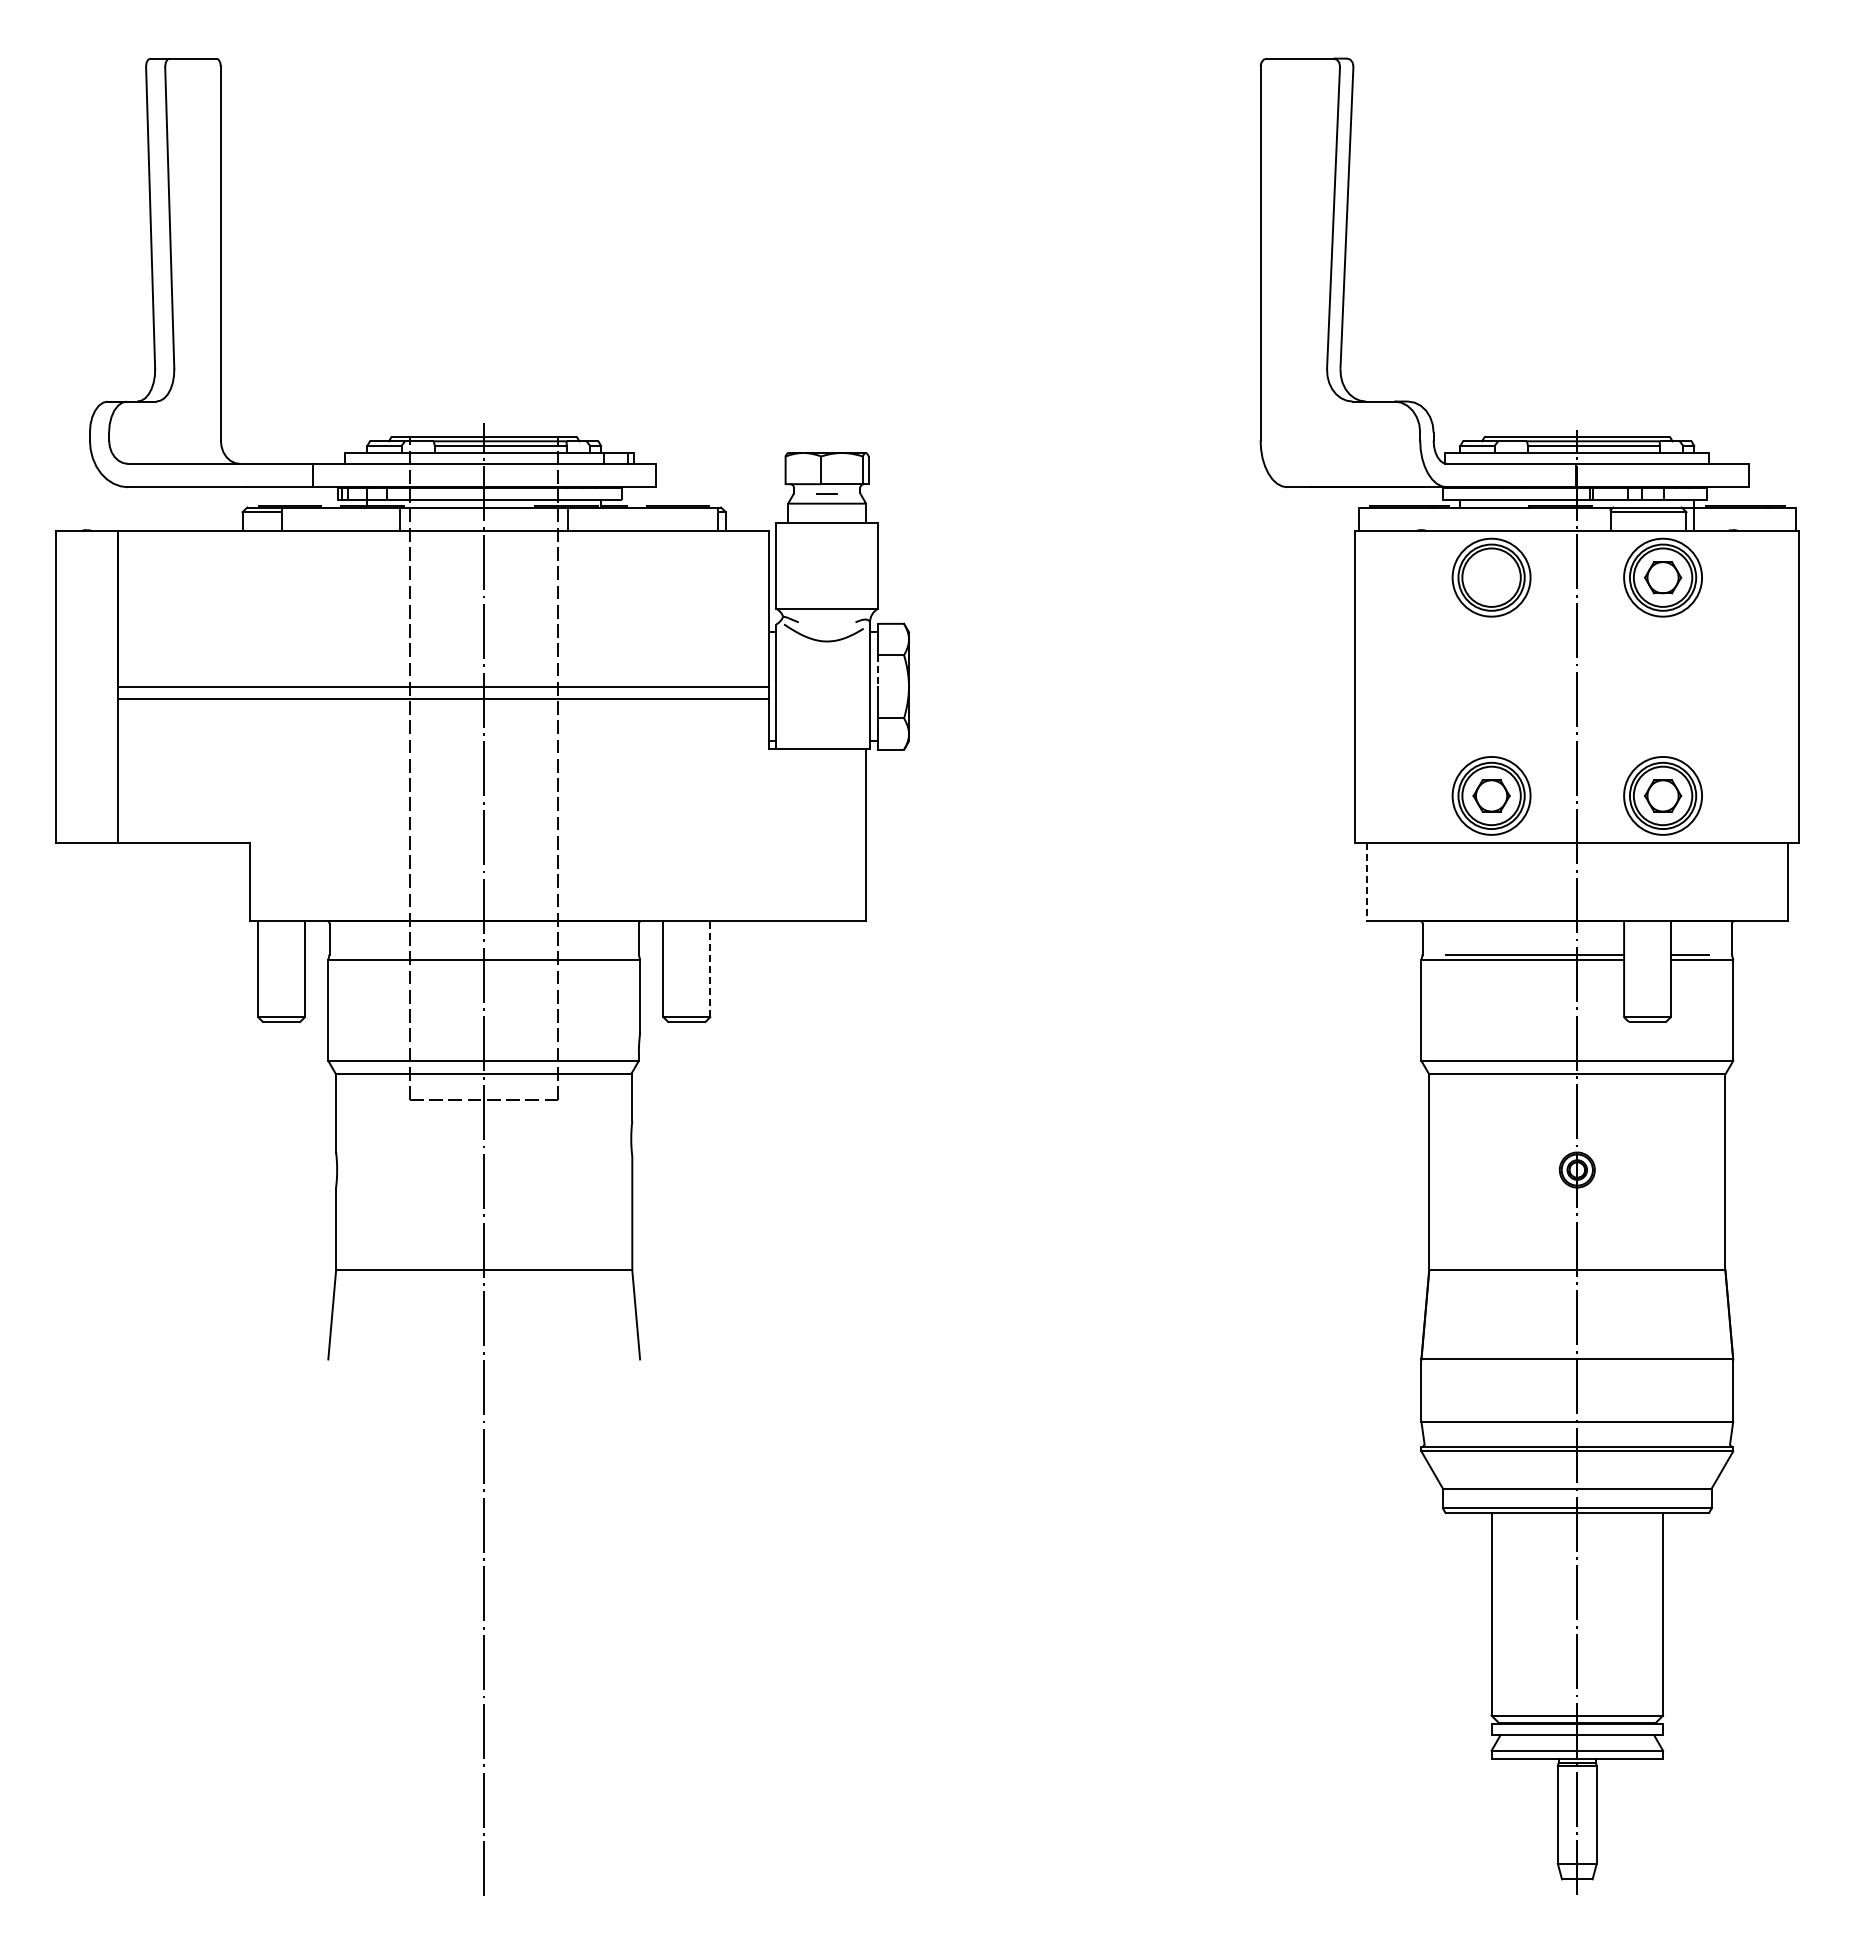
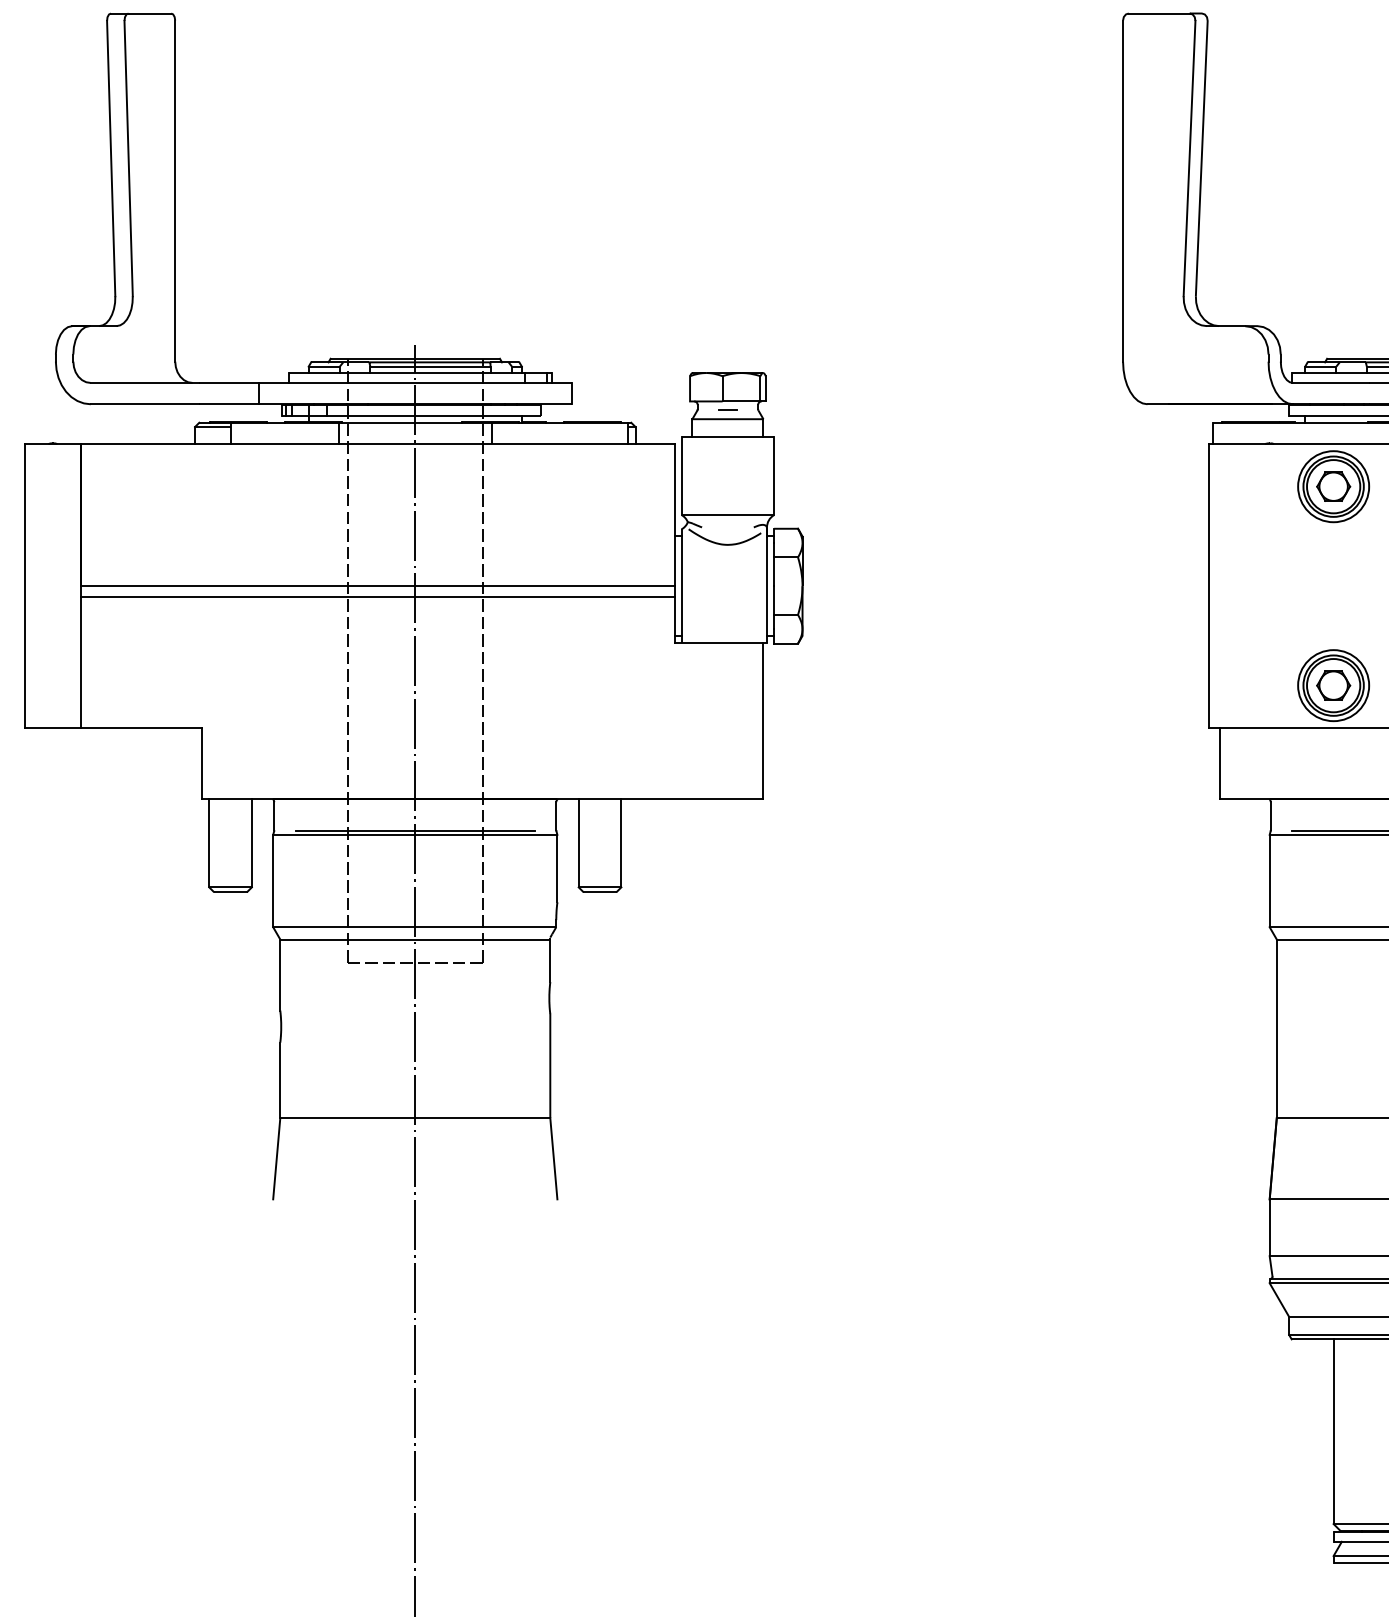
part: (1491, 577) -> (1333, 486), added
line: (877, 671) -> (773, 572), dashed -> solid
line: (1366, 881) -> (1219, 763), dashed -> solid
line: (483, 955) -> (414, 831), added
line: (710, 968) -> (621, 842), dashed -> solid

